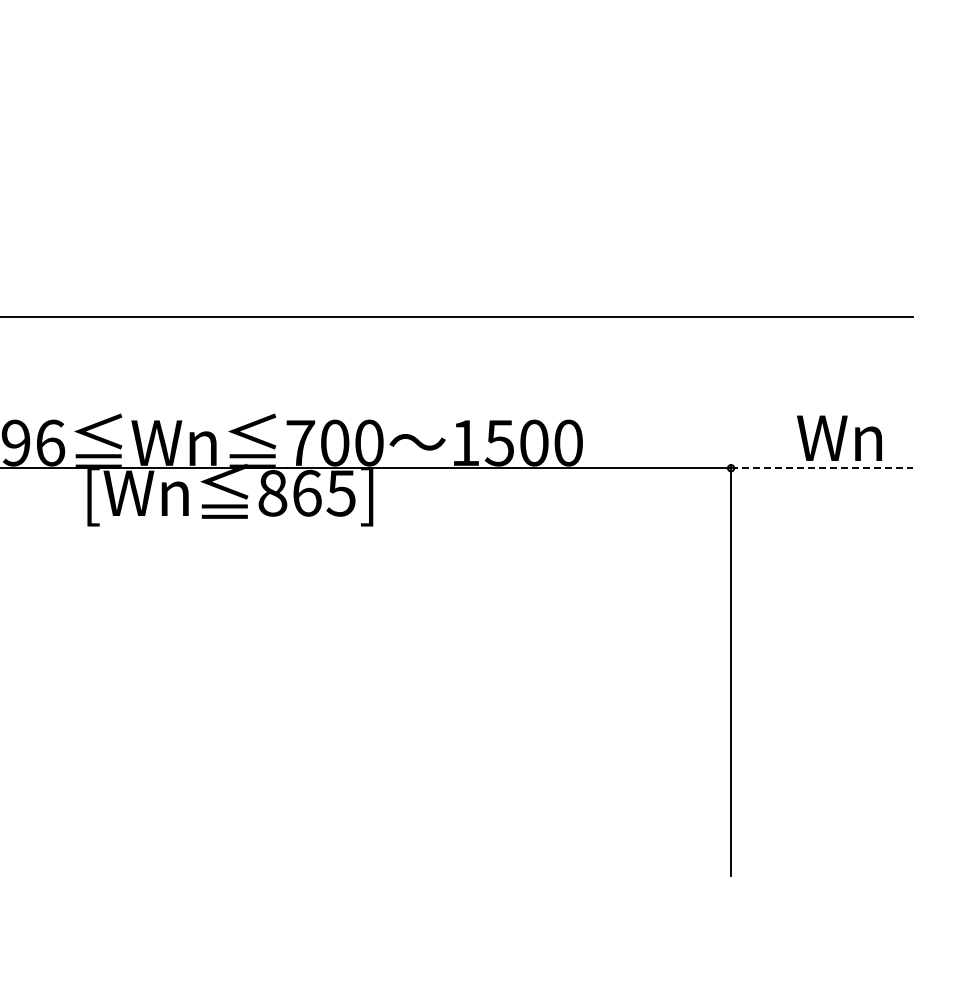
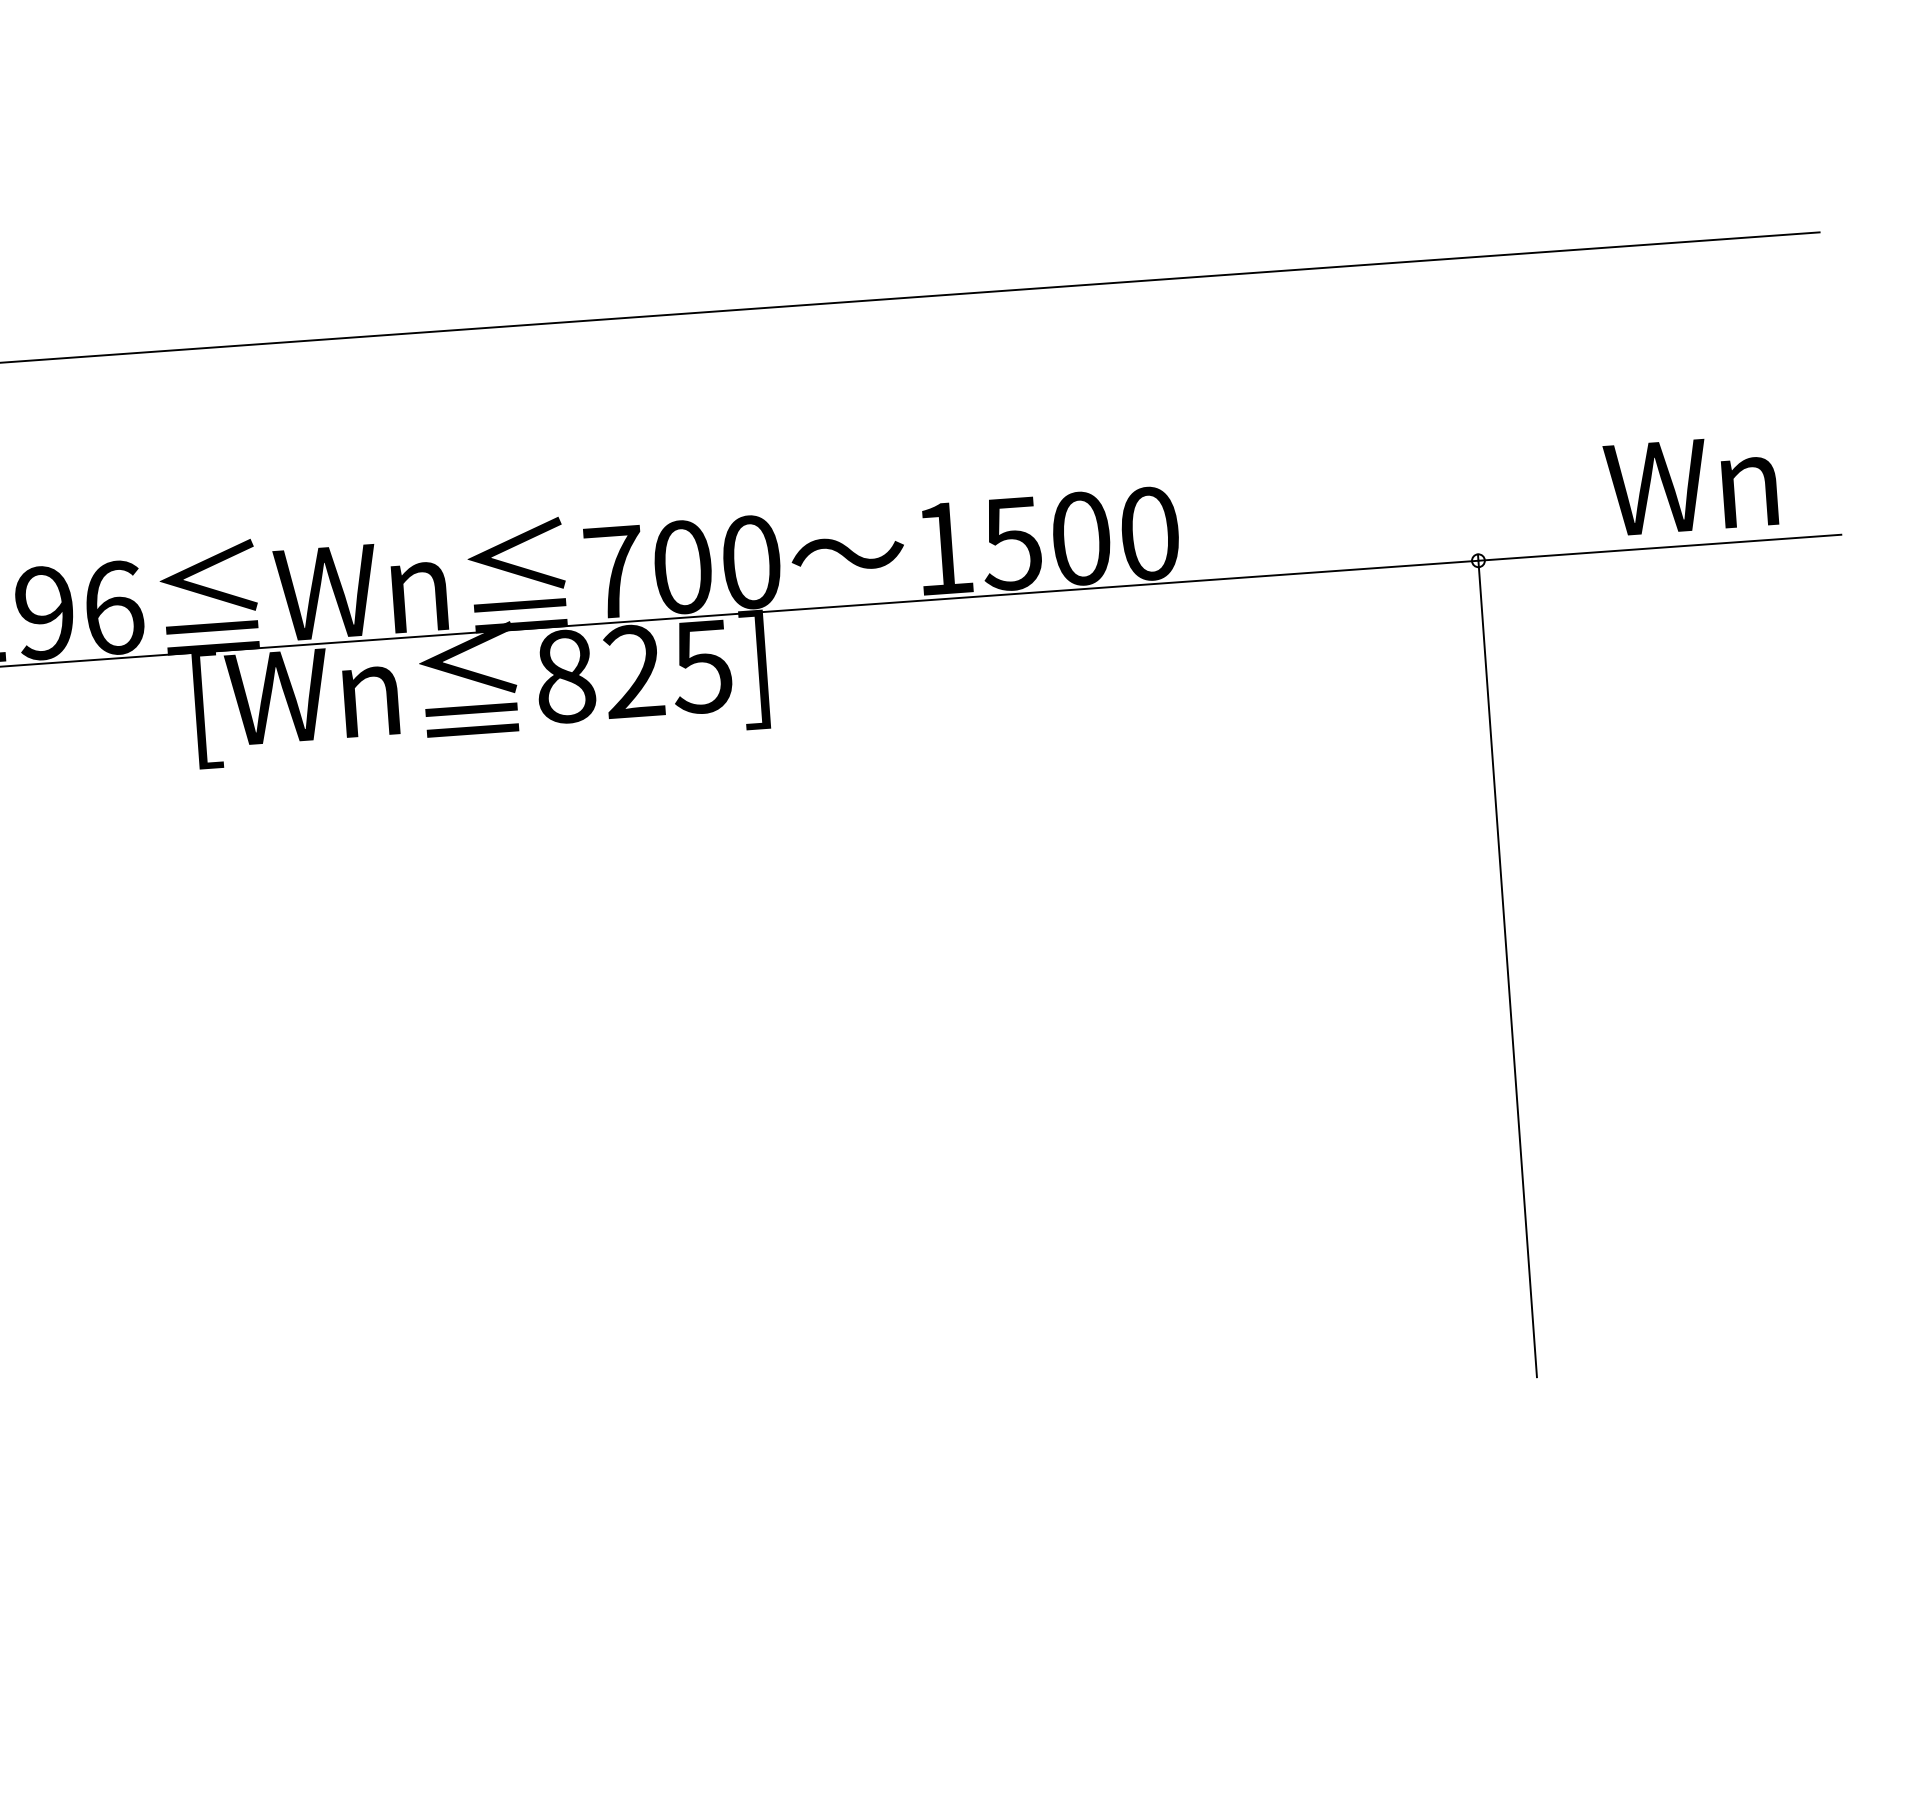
line: (821, 468) -> (1659, 548), dashed -> solid
text: (306, 492) -> (632, 670), 865] -> 825]

